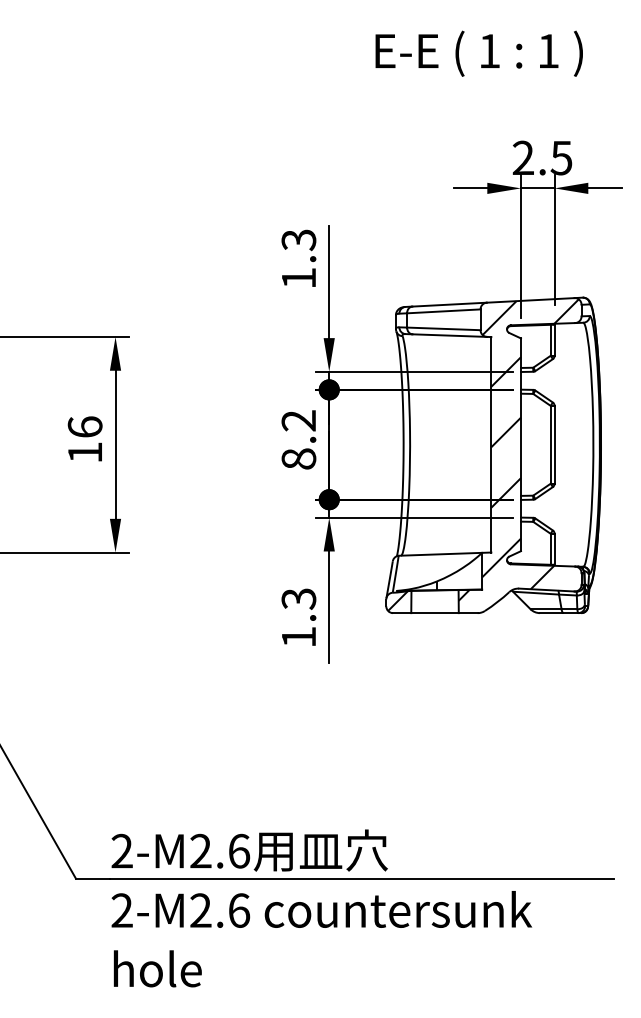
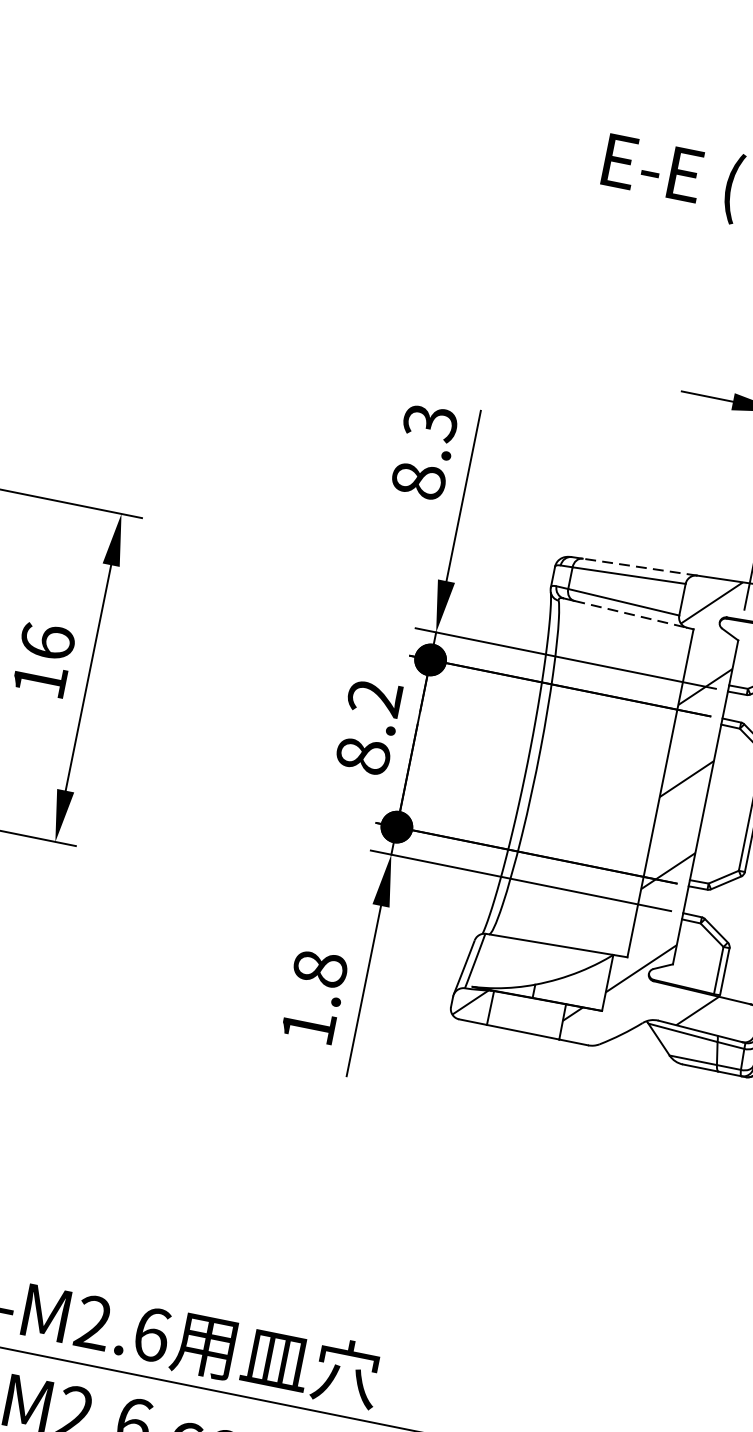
text: (298, 277) -> (418, 479), 1.3 -> 8.3
line: (449, 304) -> (639, 566), solid -> dashed
line: (450, 335) -> (631, 614), solid -> dashed
text: (298, 598) -> (319, 968), 1.3 -> 1.8

